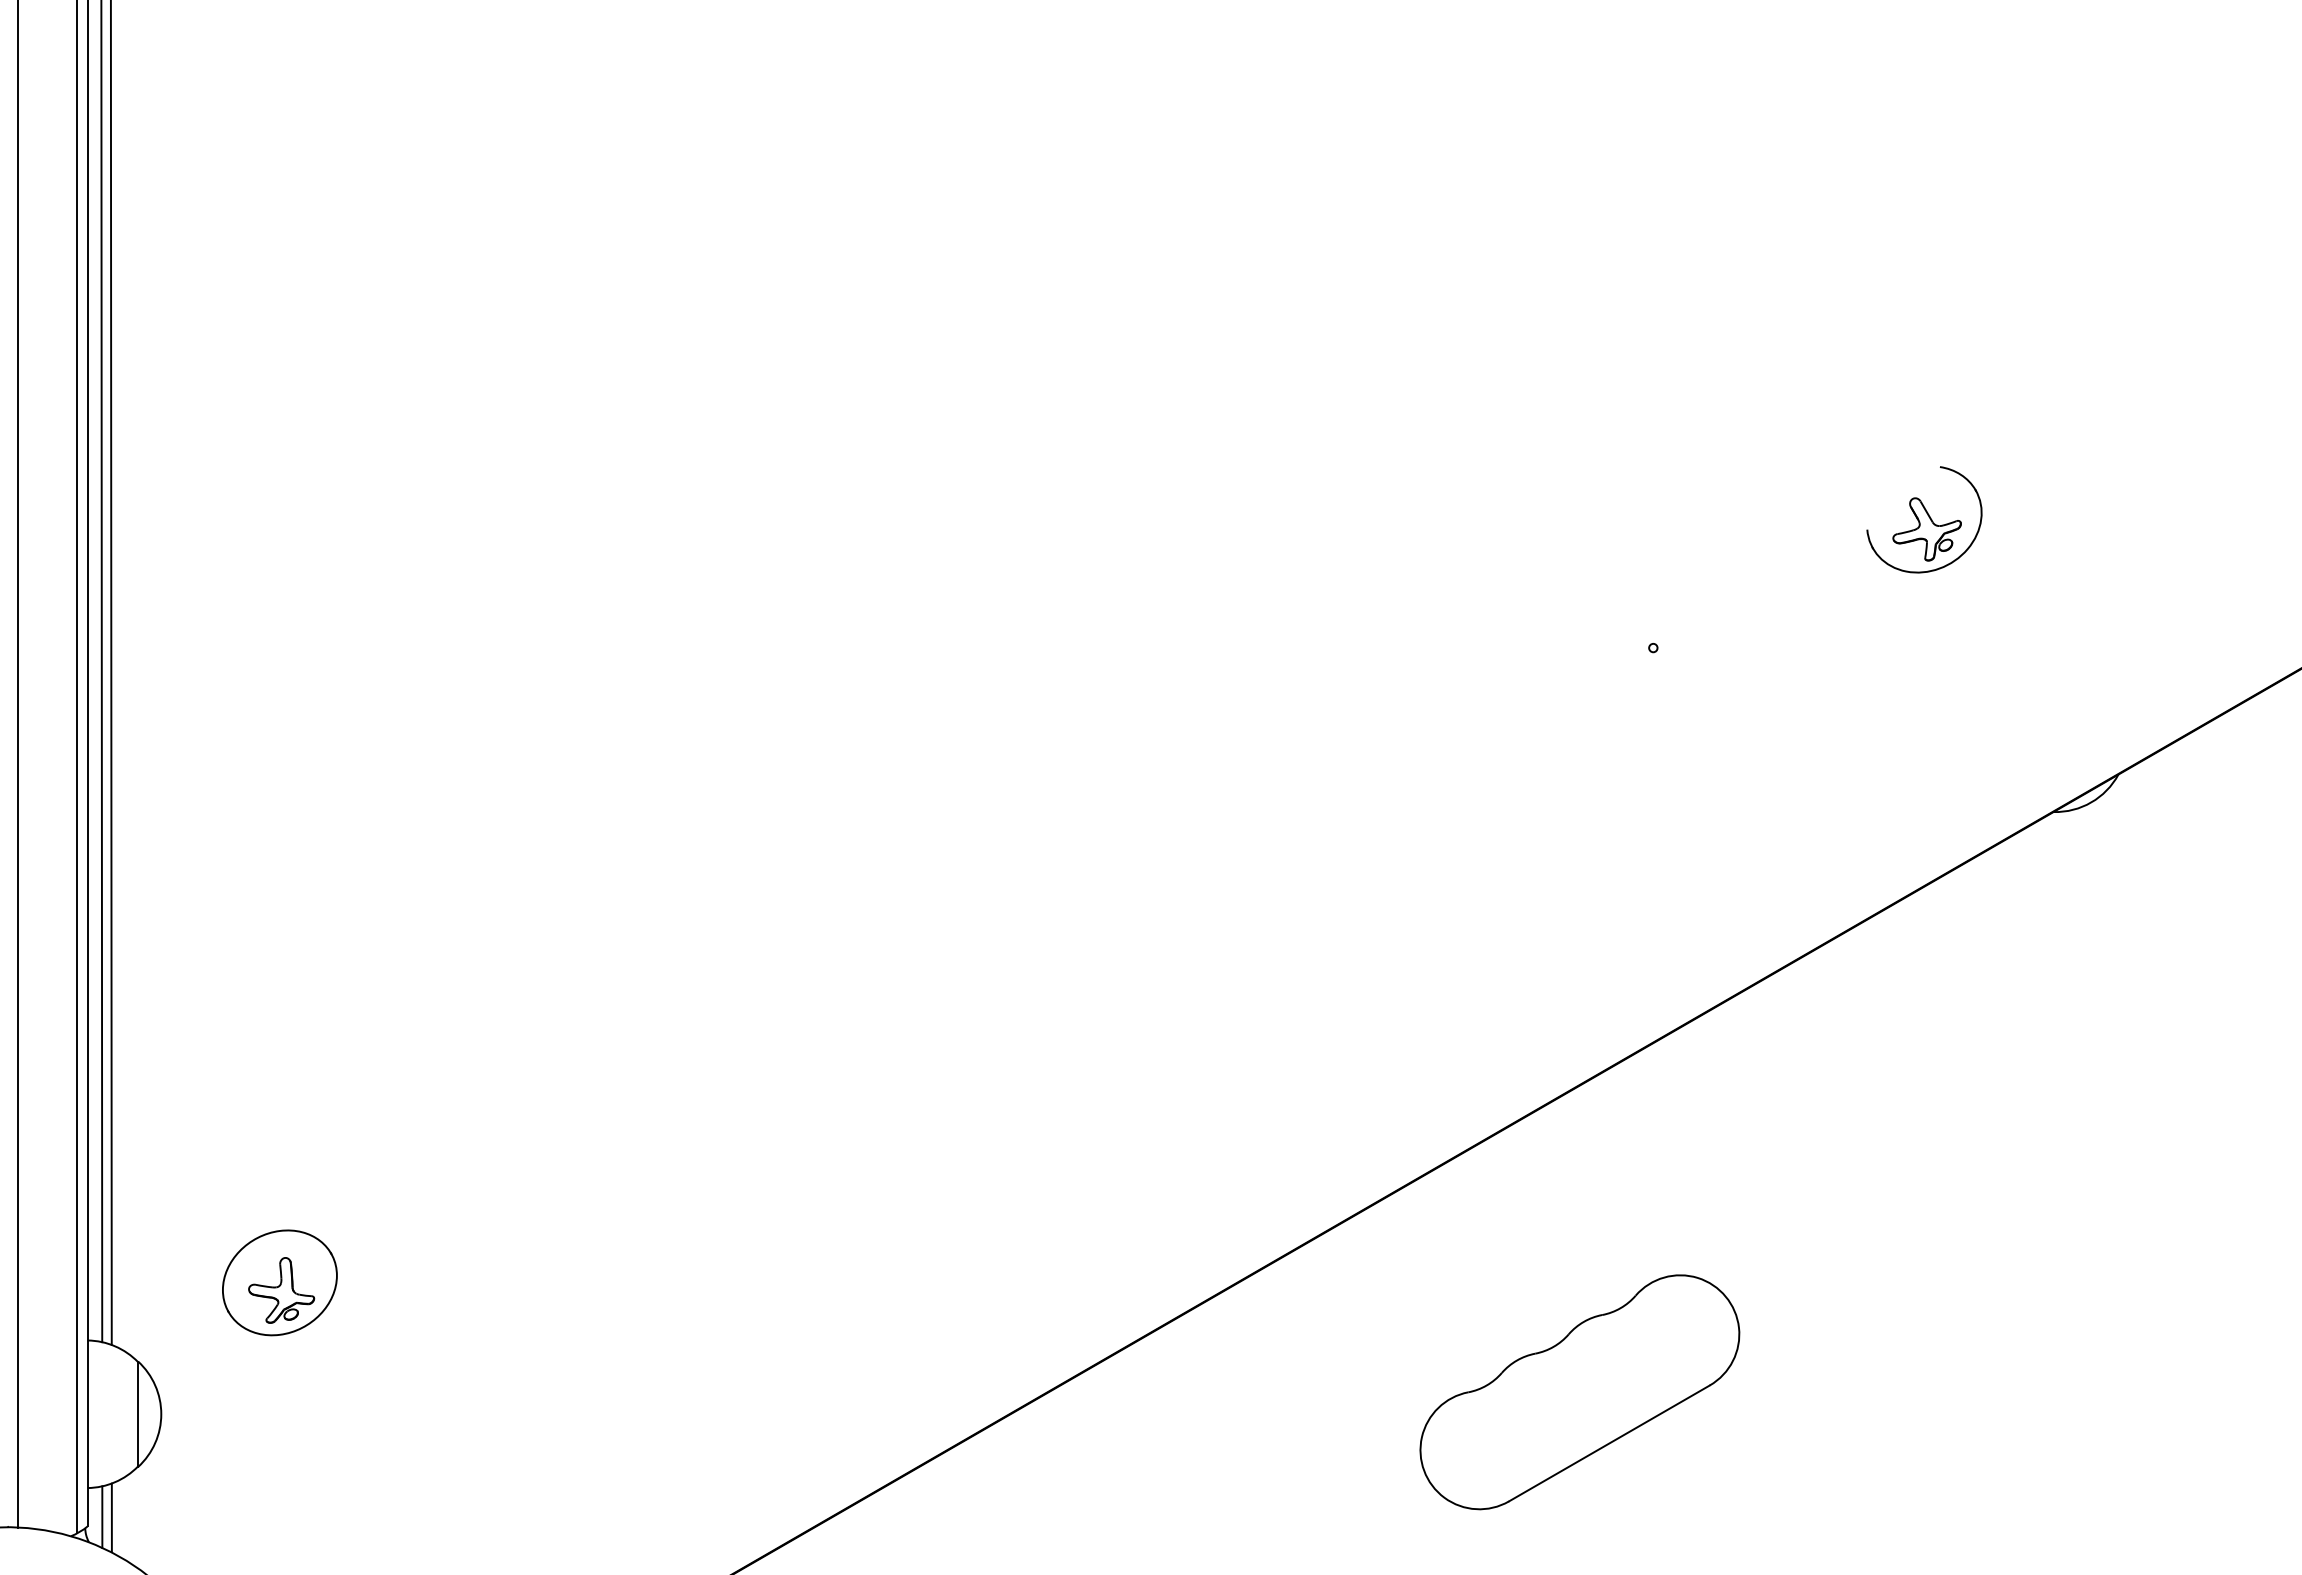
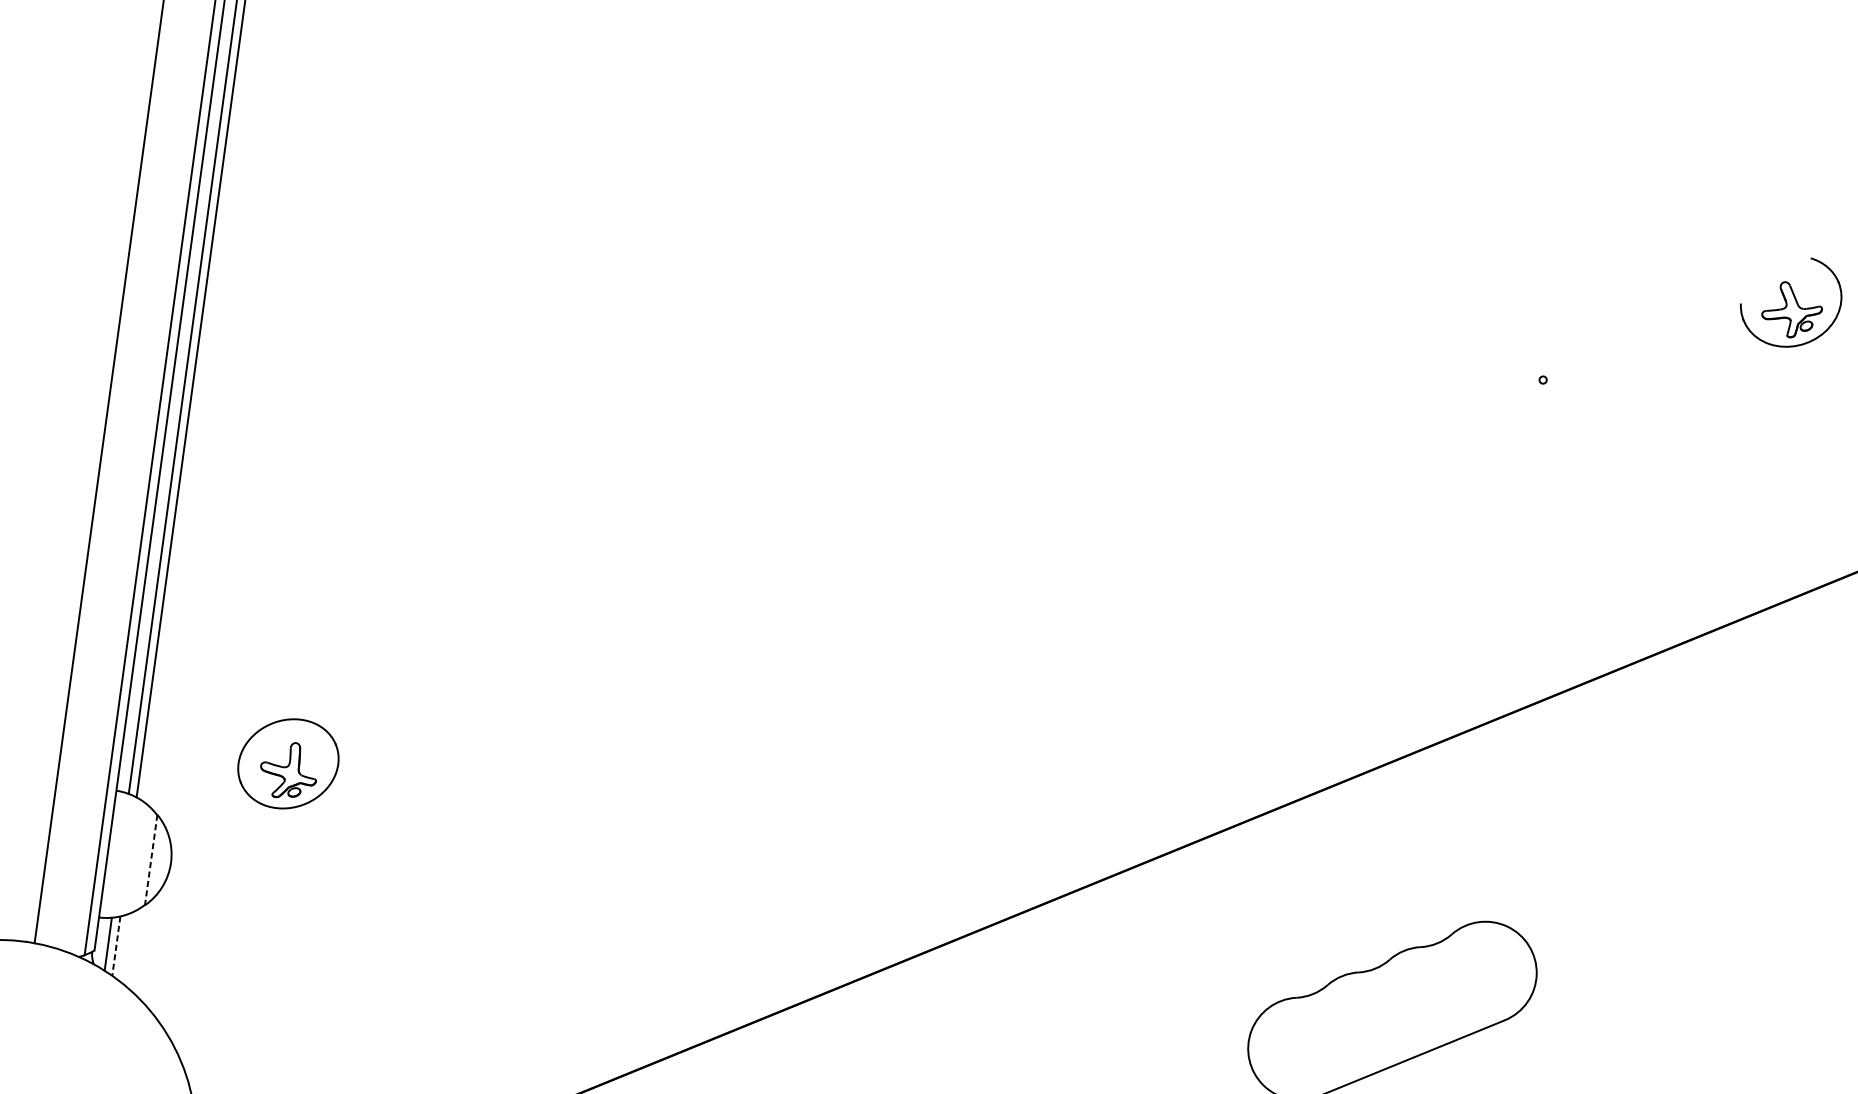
line: (138, 1414) -> (151, 860), solid -> dashed
line: (111, 1518) -> (115, 946), solid -> dashed

